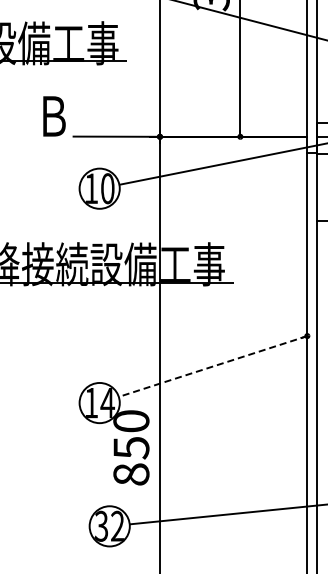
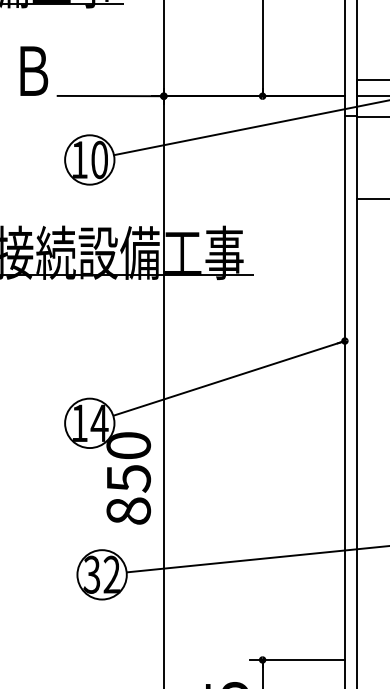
line: (212, 366) -> (228, 378), dashed -> solid

